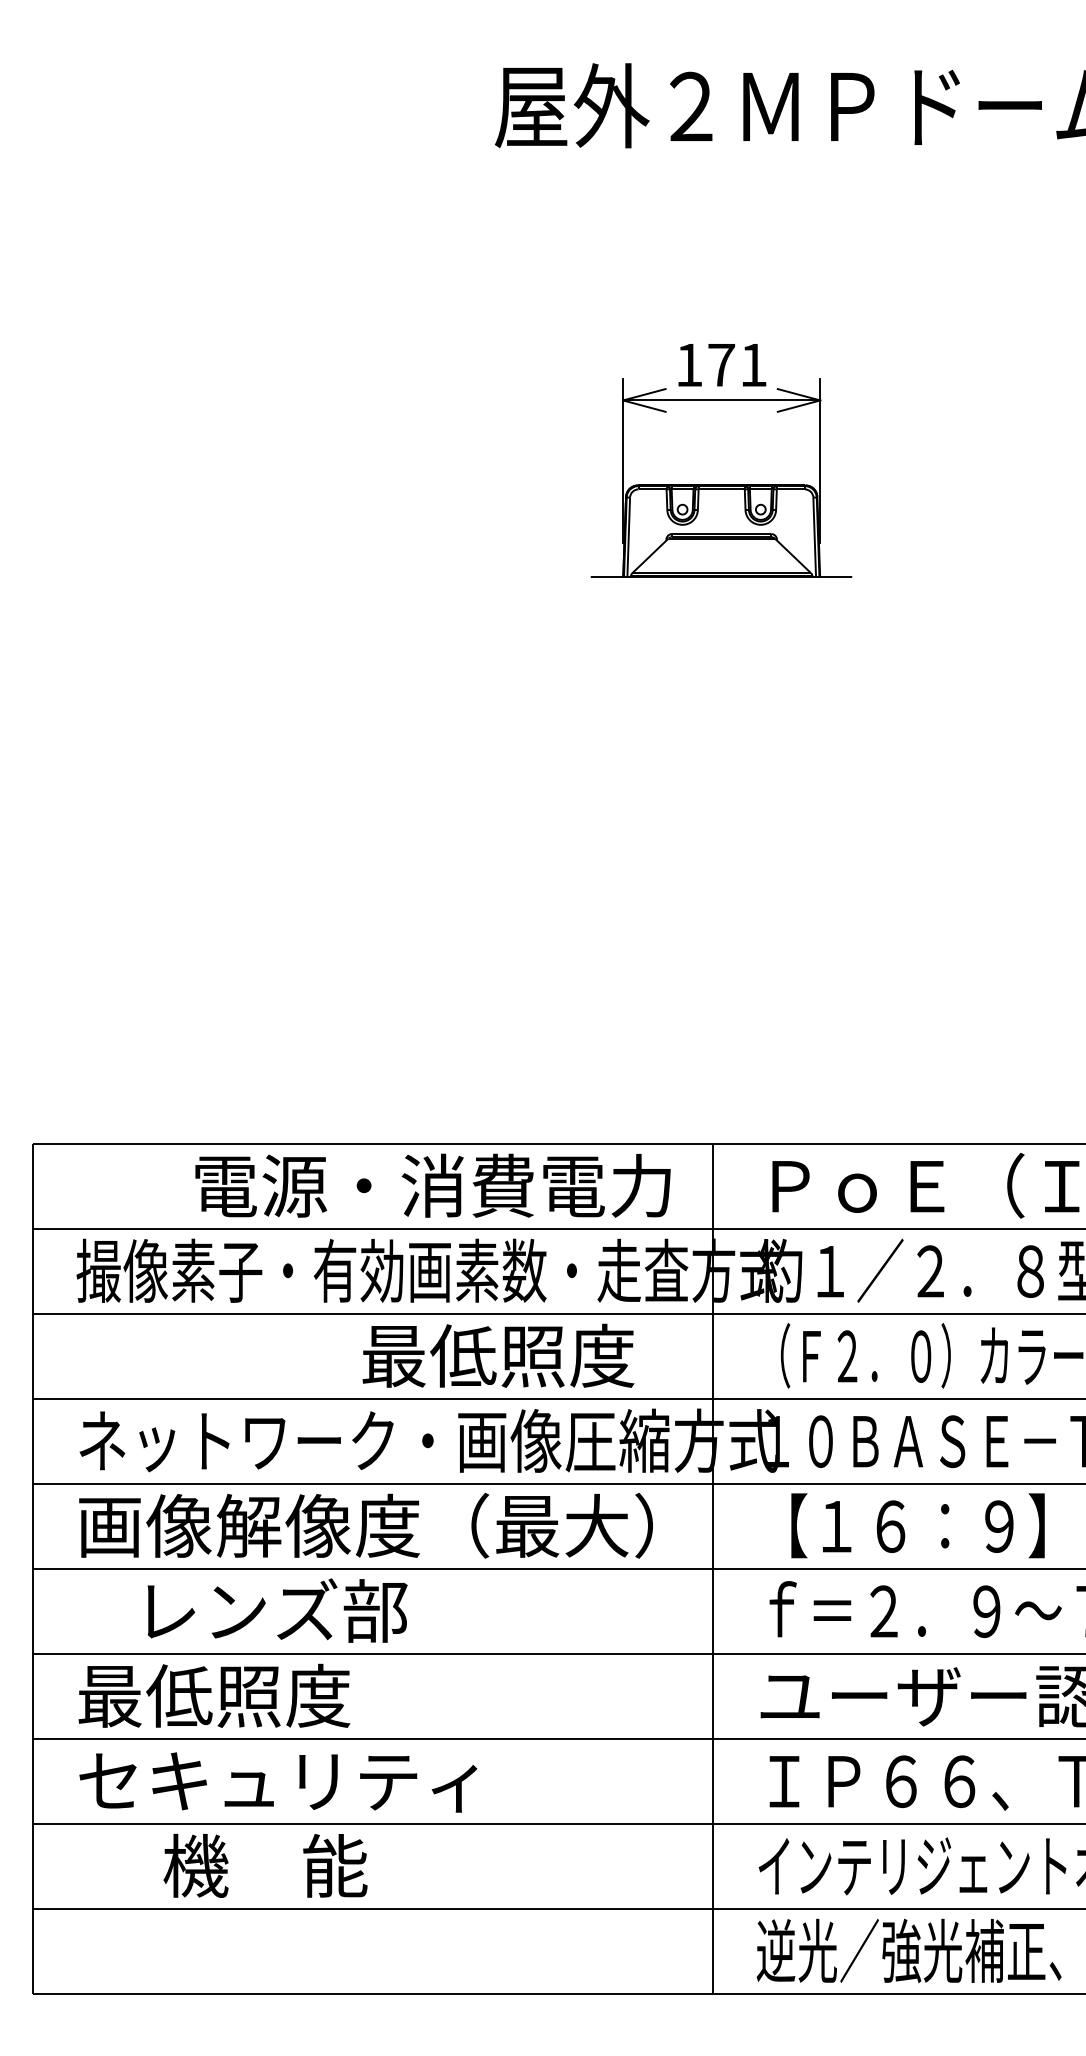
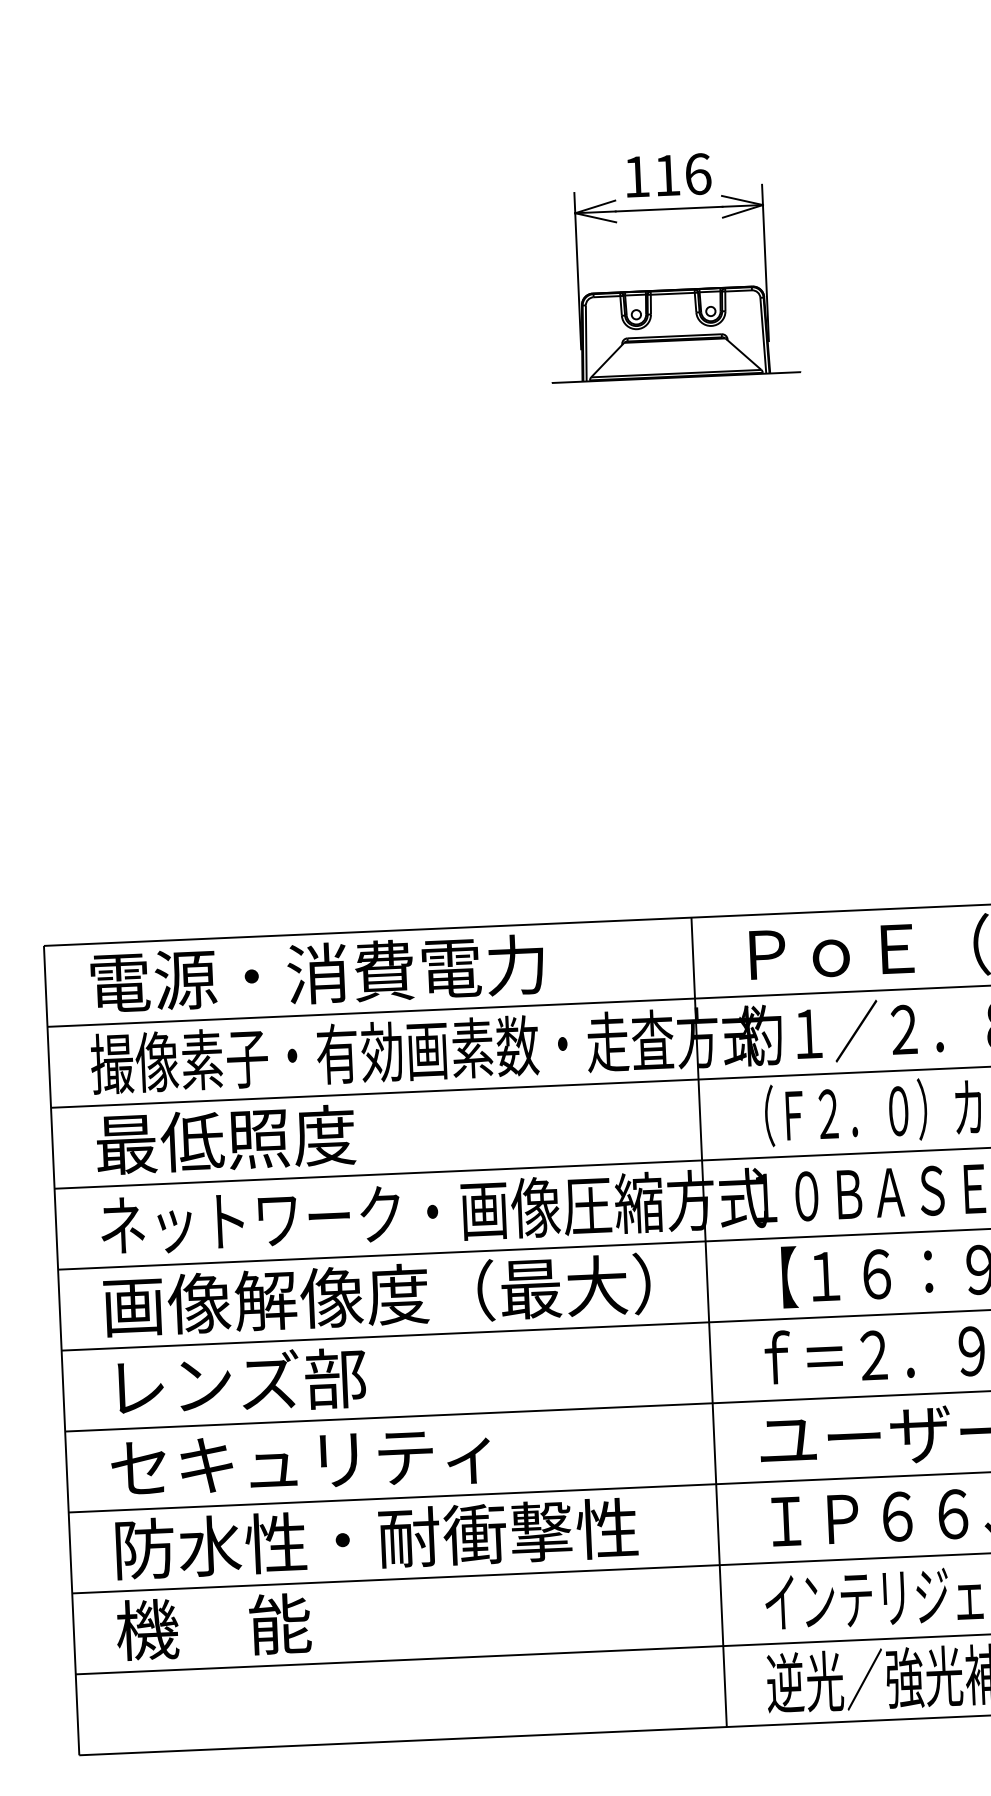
text: (737, 365) -> (682, 175), 171 -> 116
text: (432, 1185) -> (316, 973), moved
text: (498, 1355) -> (225, 1139), moved
text: (277, 1610) -> (242, 1382), moved
text: (277, 1695) -> (300, 1460), 最低照度 -> セキュリティ
text: (353, 1780) -> (375, 1538), セキュリティ -> 防水性・耐衝撃性
text: (265, 1865) -> (213, 1626), moved

